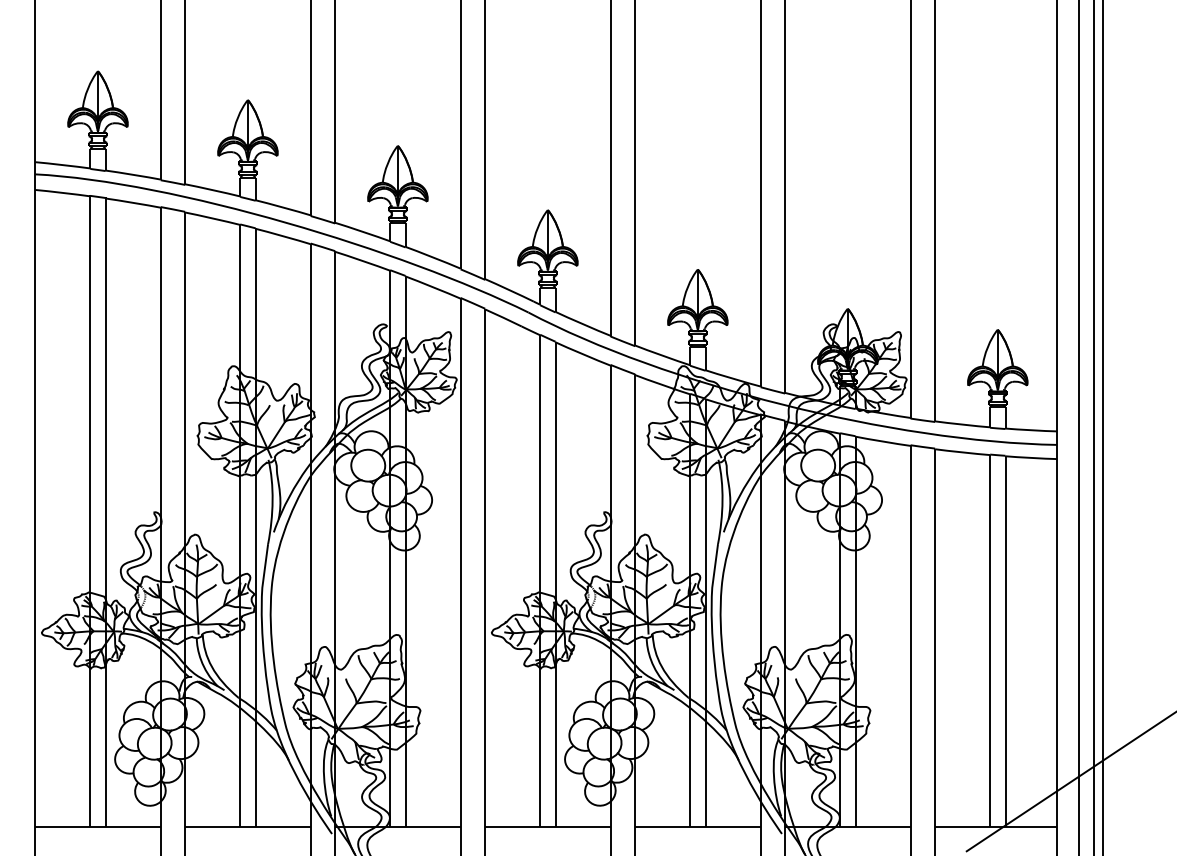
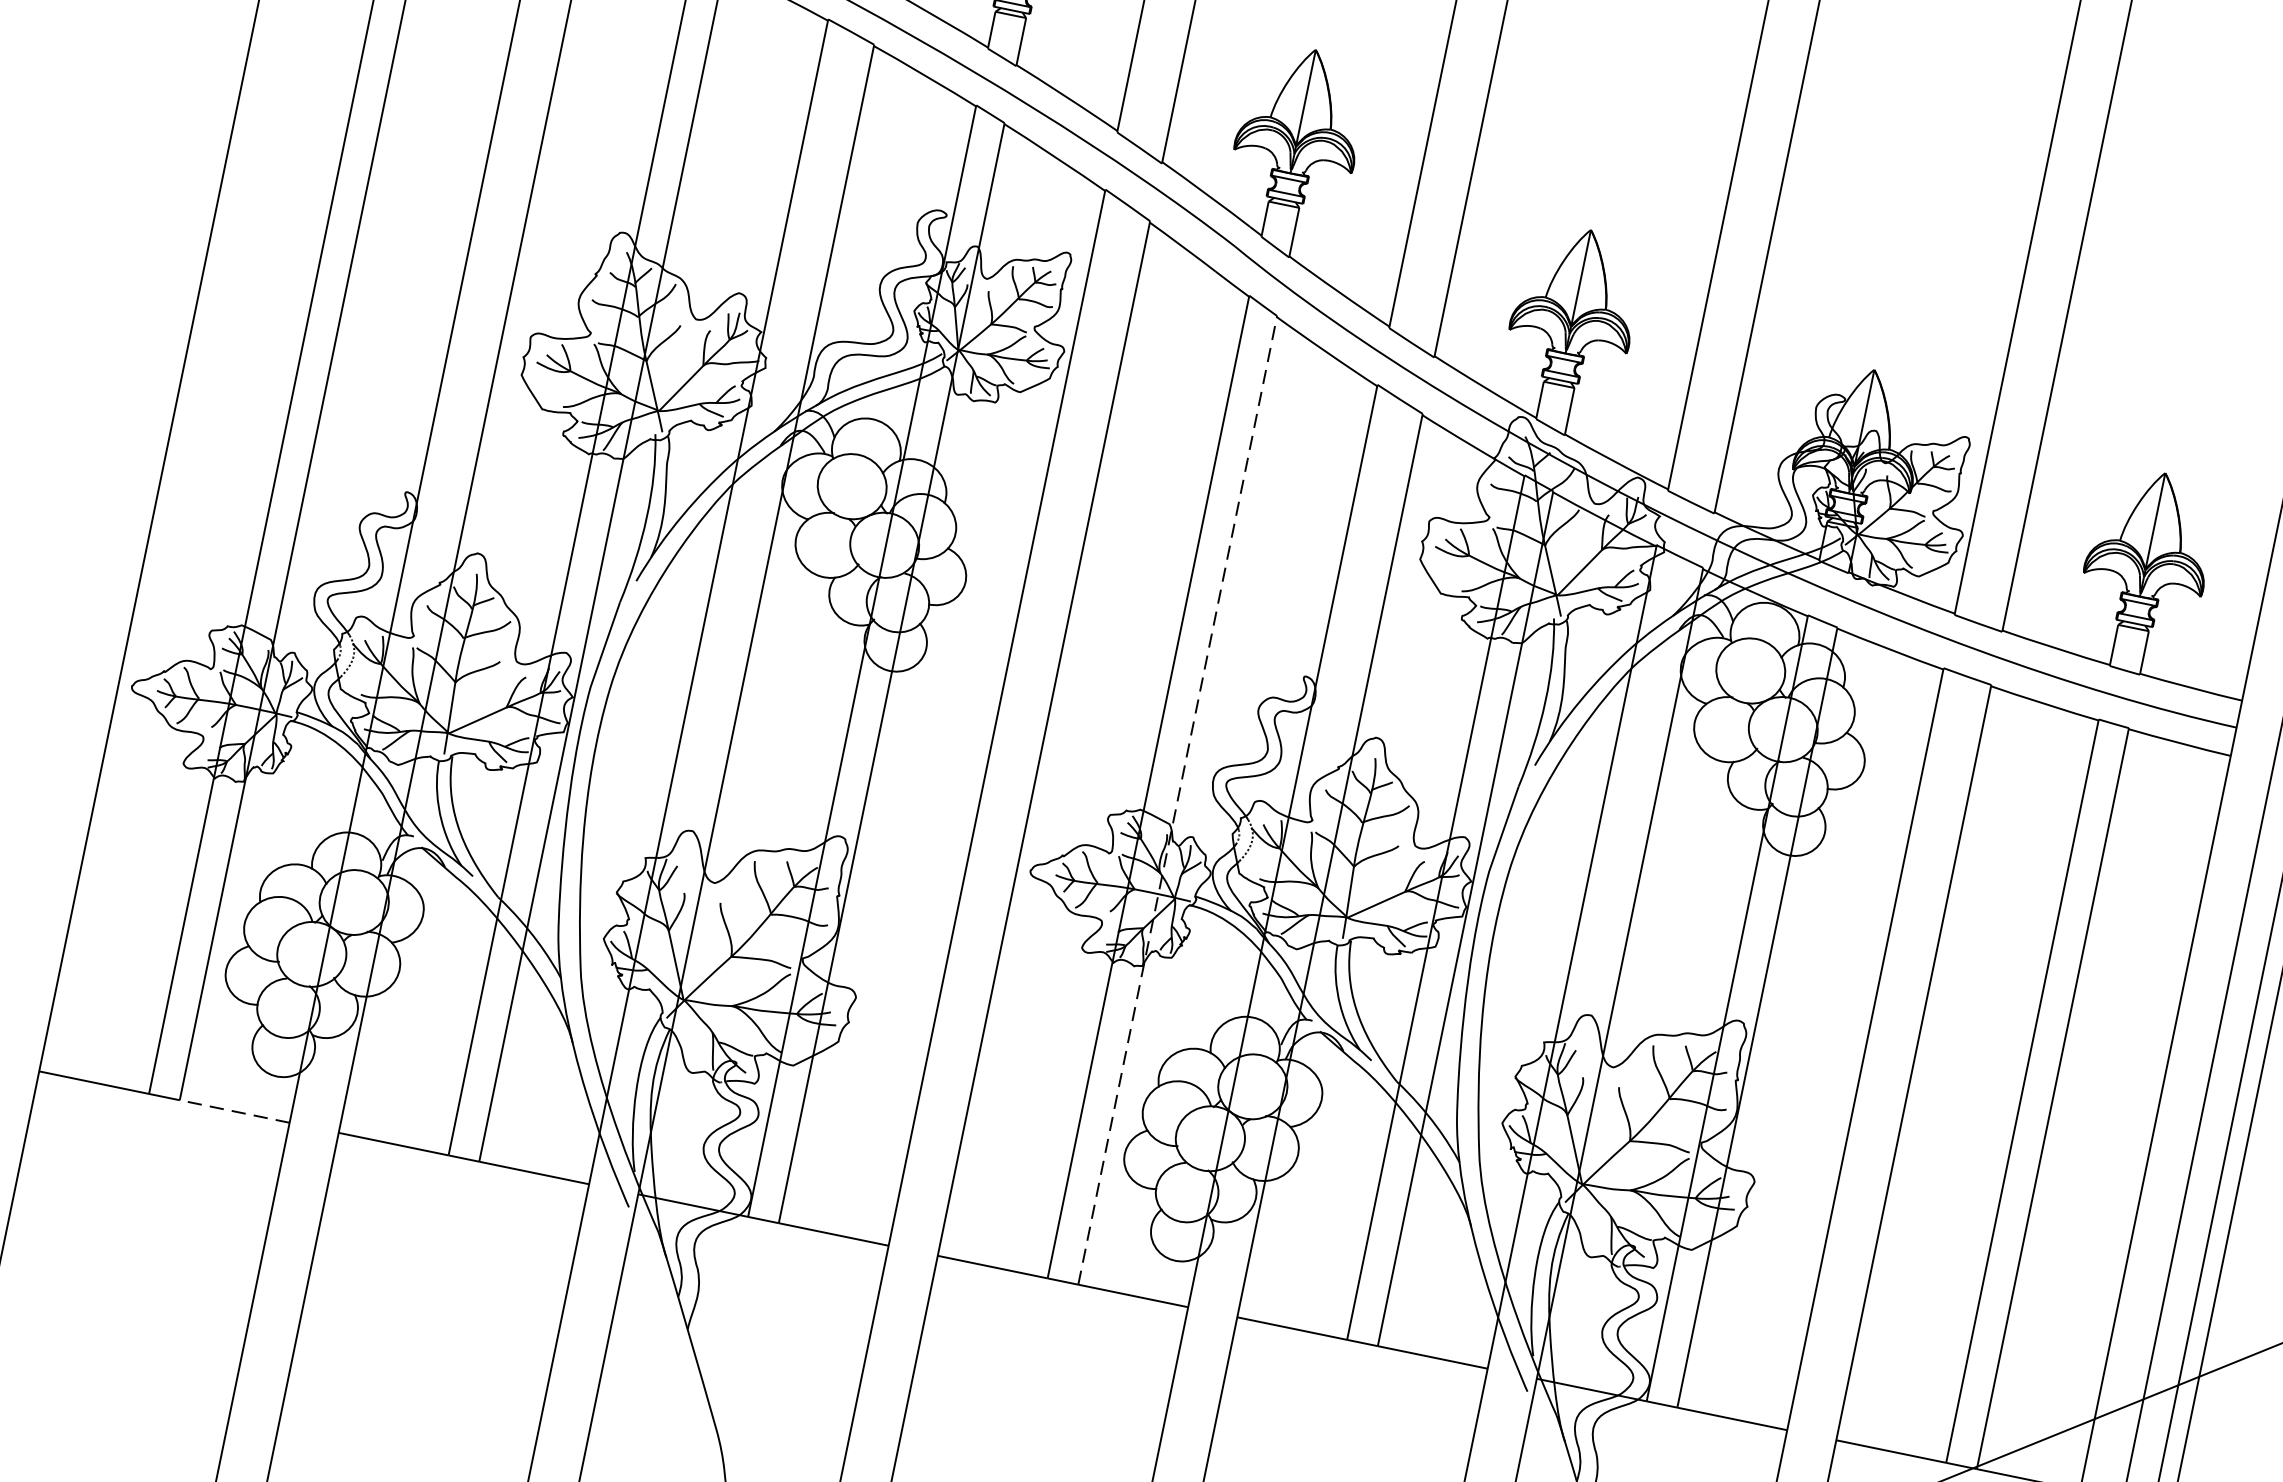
line: (555, 584) -> (1177, 800), solid -> dashed
line: (133, 826) -> (235, 1111), solid -> dashed

